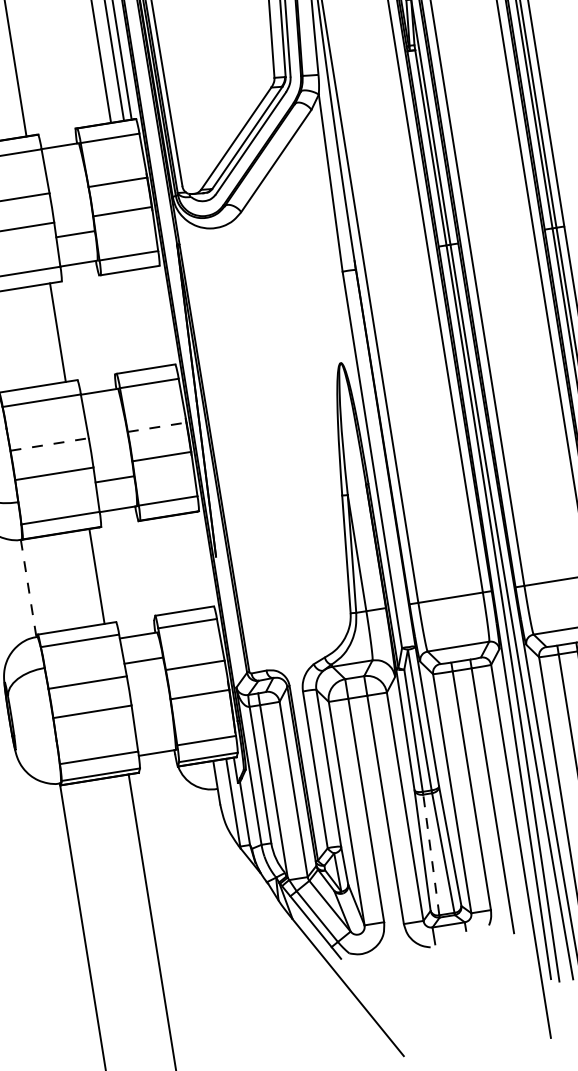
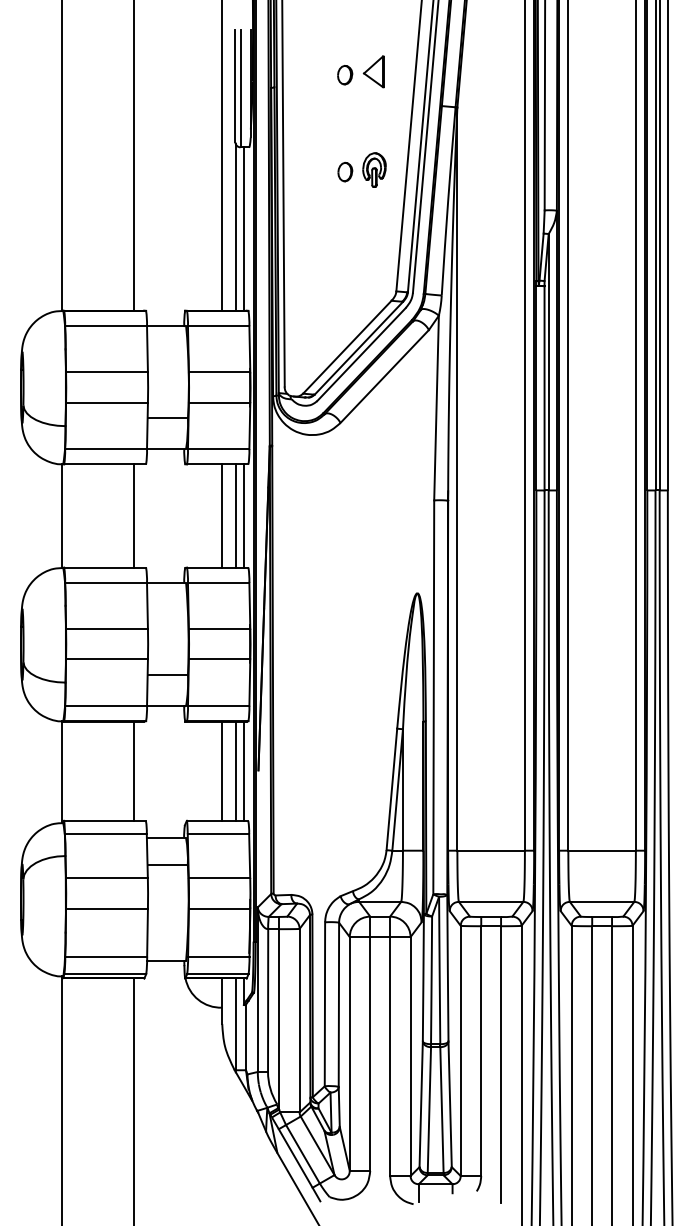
line: (162, 315) -> (243, 515), added
line: (155, 316) -> (235, 515), added
line: (142, 318) -> (222, 515), added
line: (157, 427) -> (219, 628), dashed -> solid
line: (50, 444) -> (107, 628), dashed -> solid
line: (201, 558) -> (243, 770), added
line: (194, 560) -> (235, 770), added
line: (181, 562) -> (222, 770), added
line: (29, 588) -> (62, 772), dashed -> solid
line: (431, 855) -> (429, 1110), dashed -> solid

